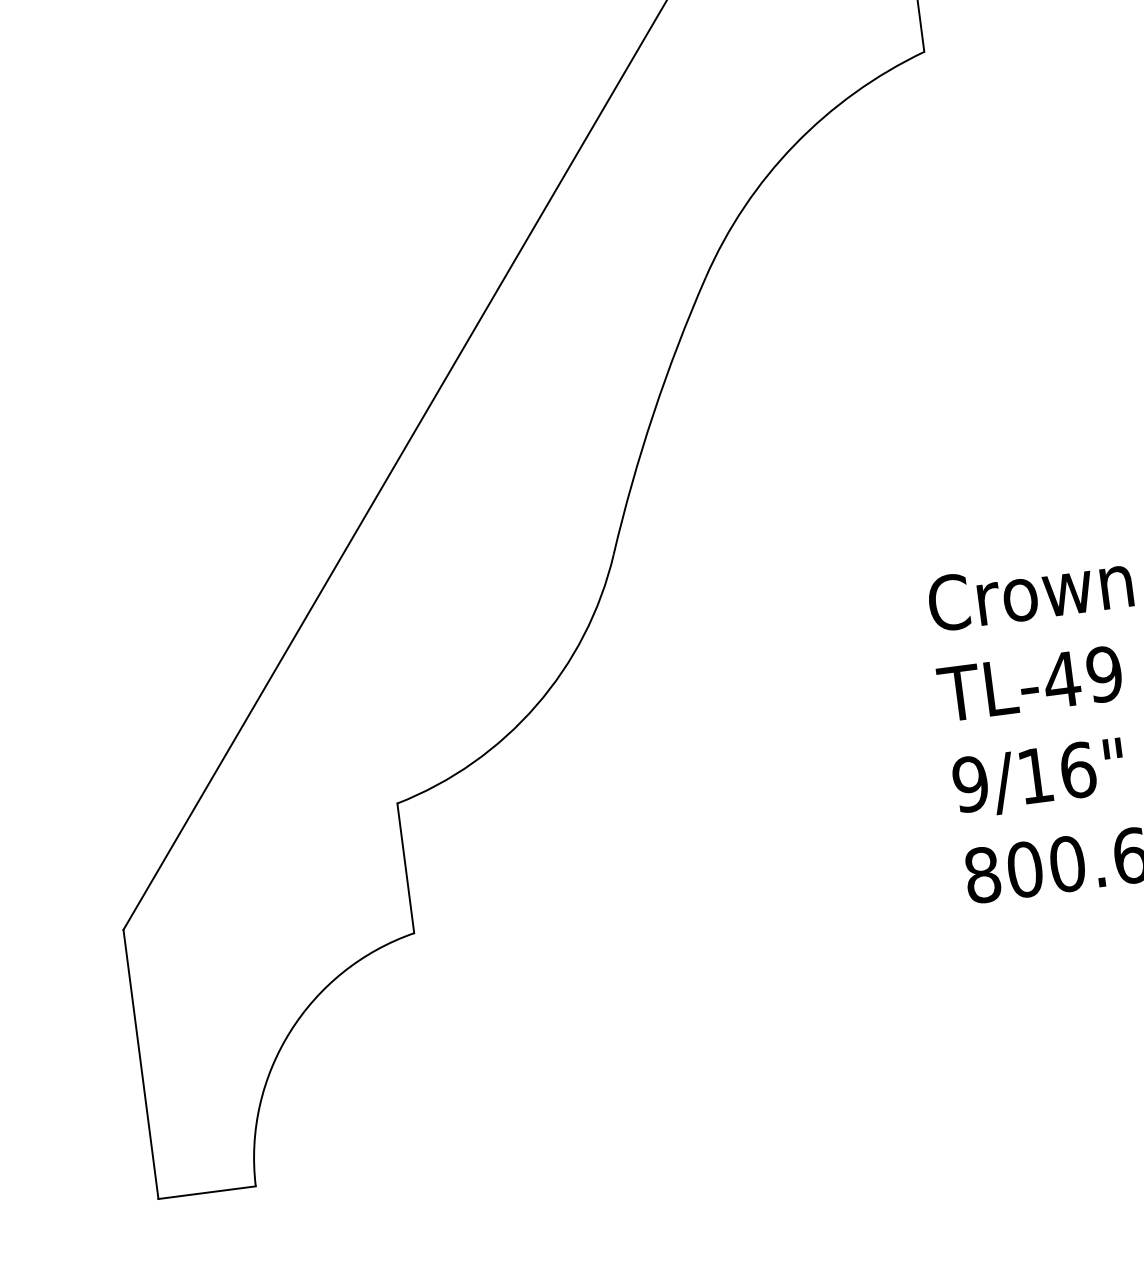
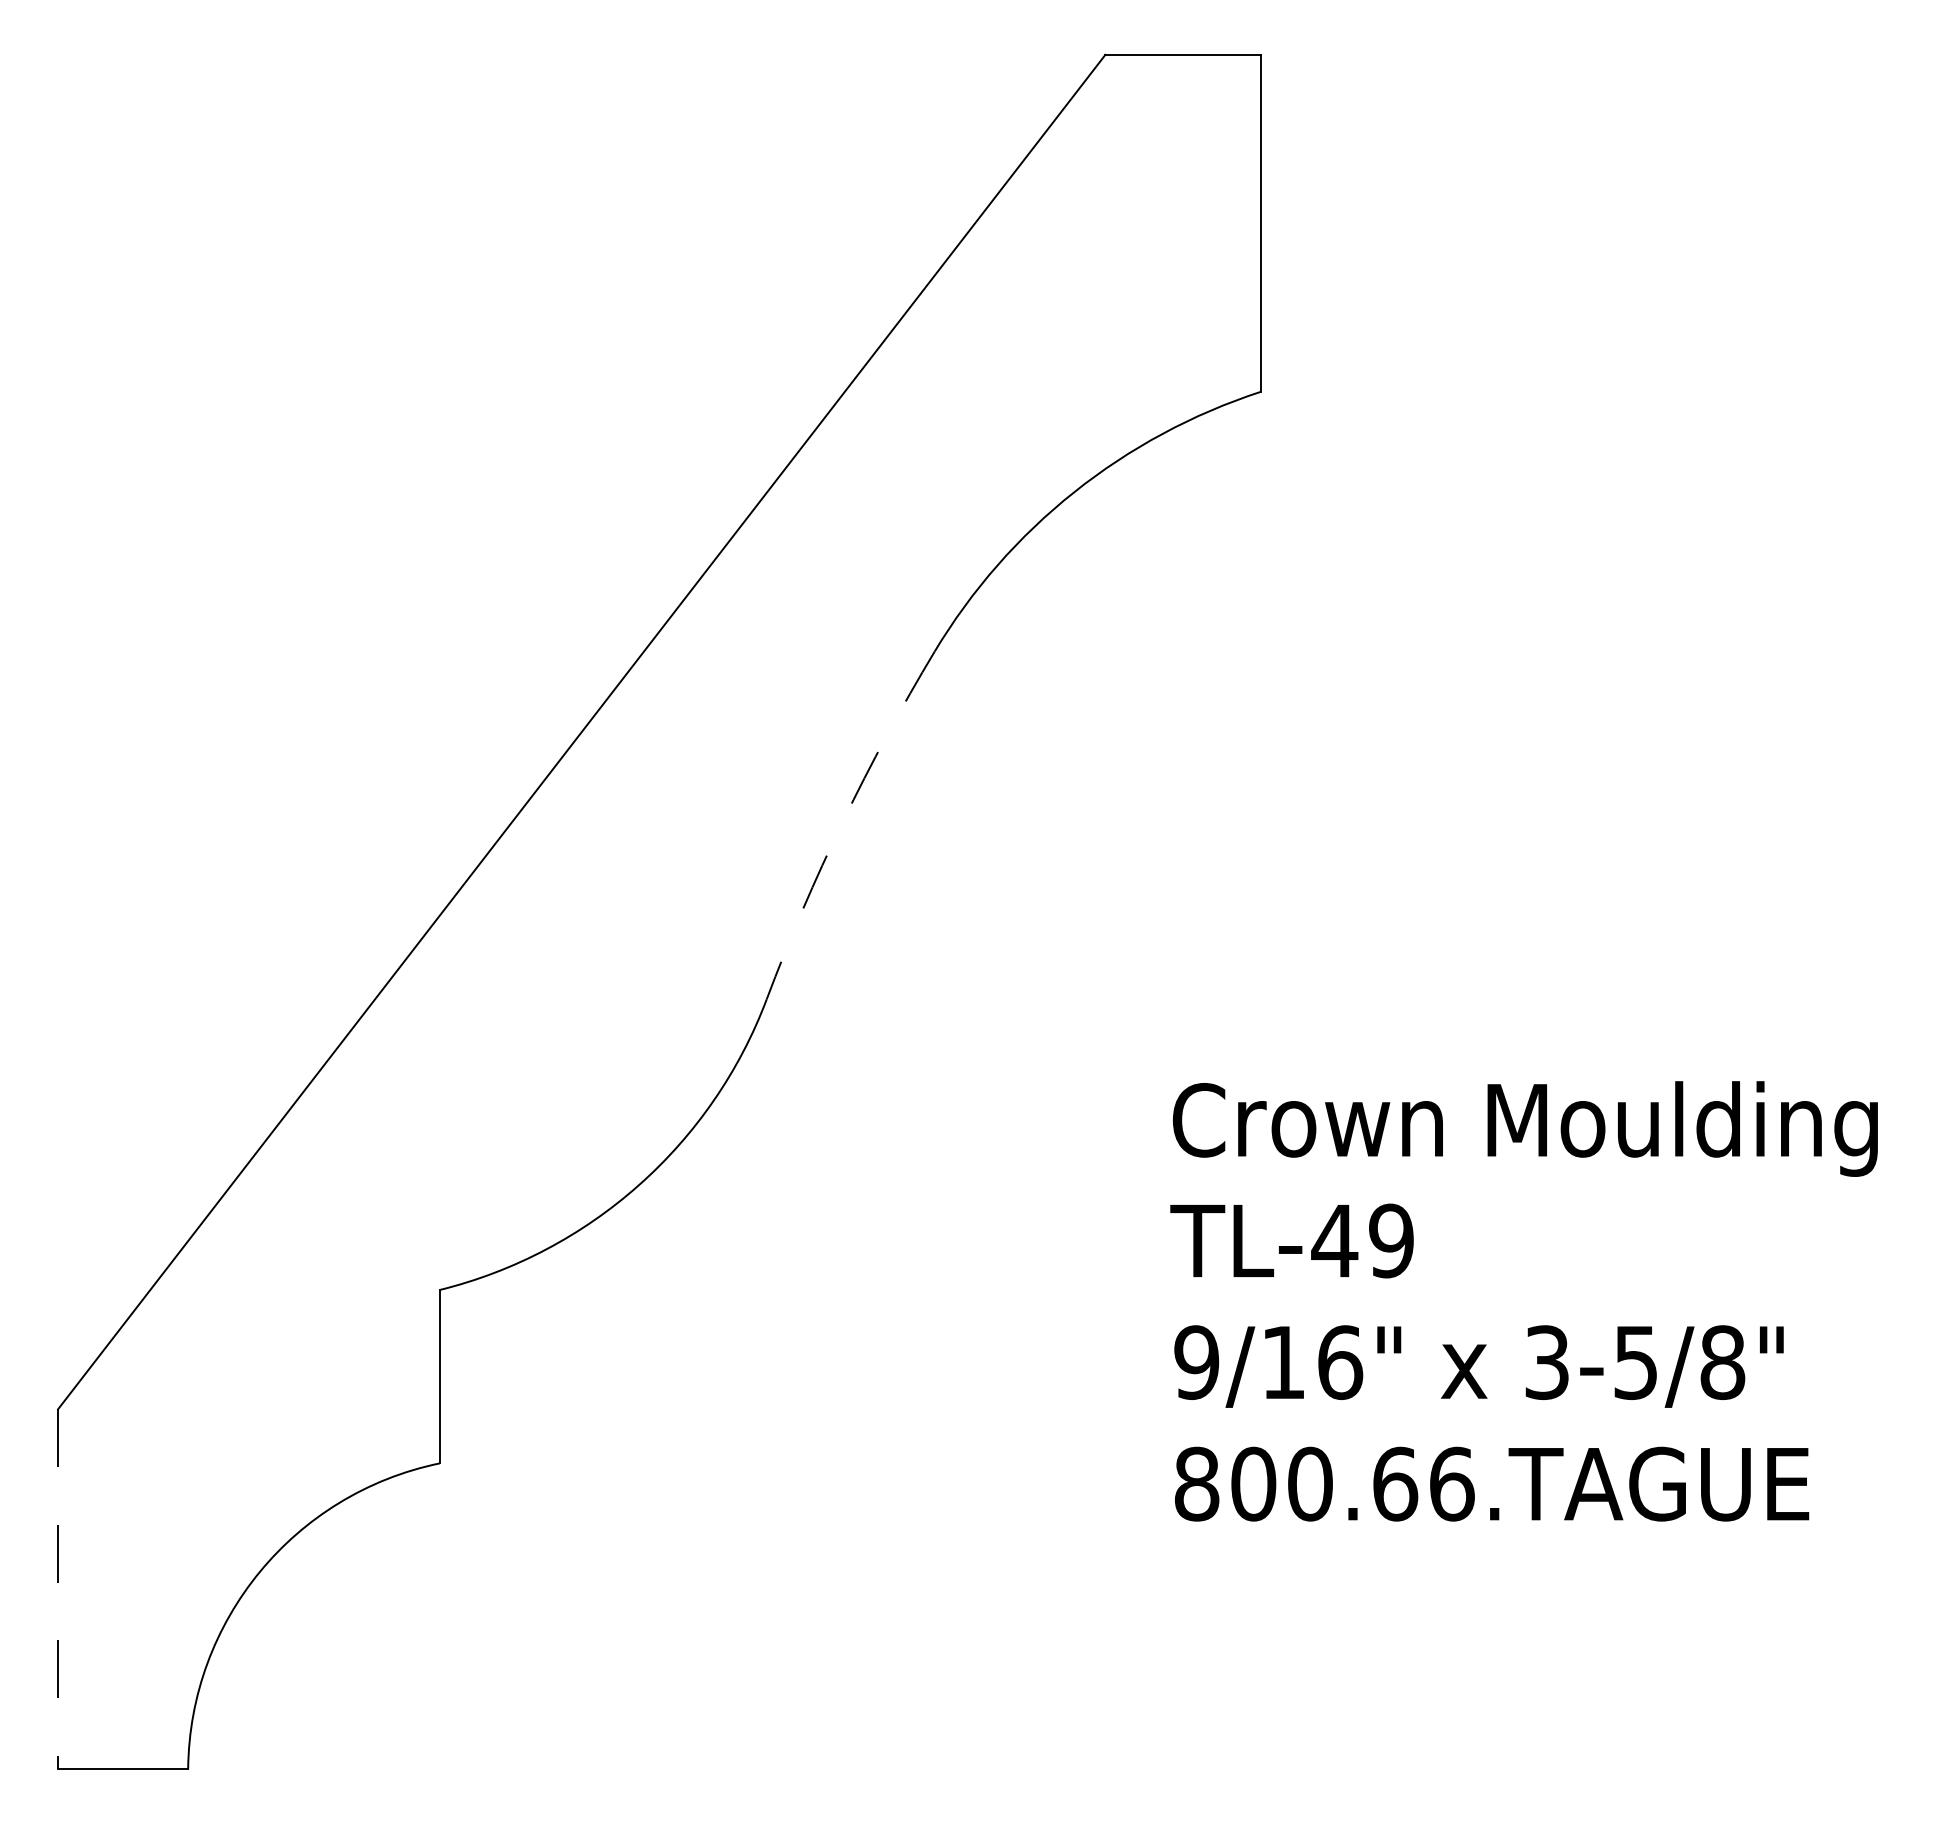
arc: (653, 413) -> (842, 821), solid -> dashed
line: (141, 1064) -> (58, 1589), solid -> dashed

